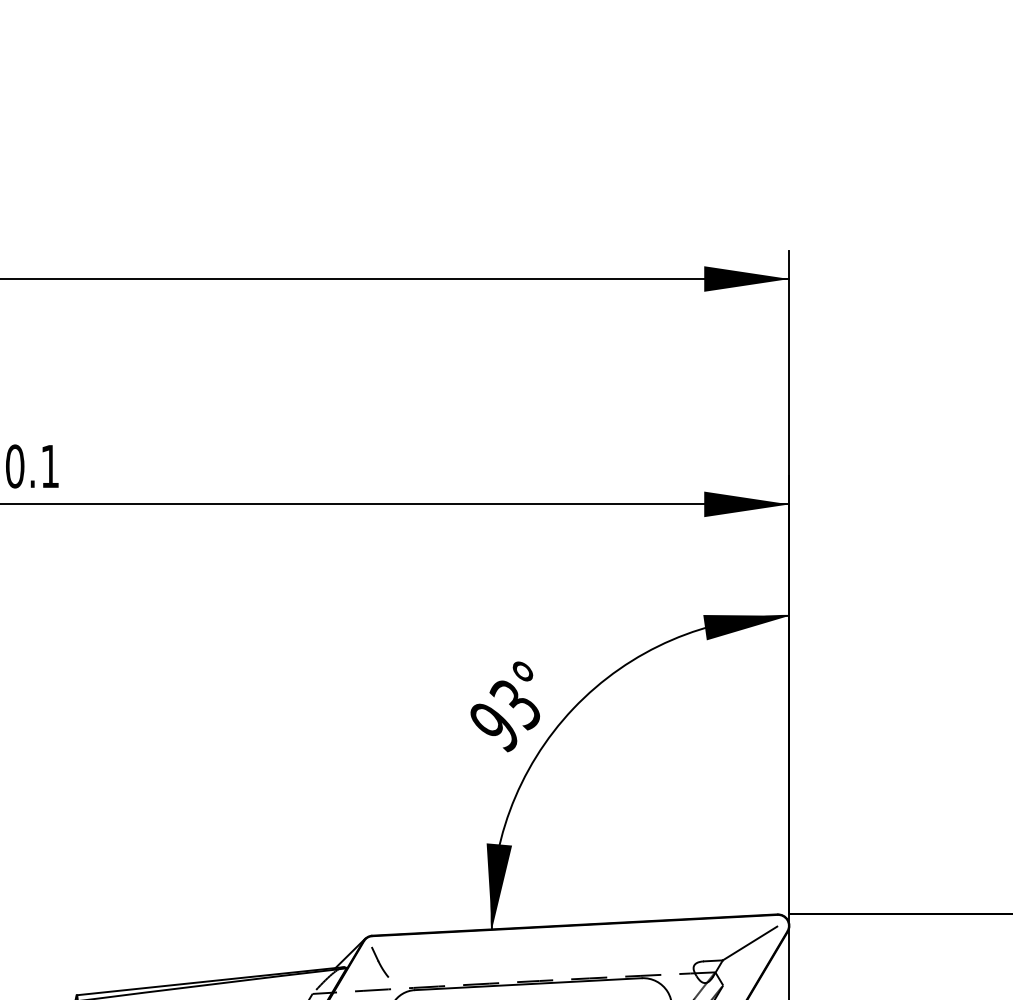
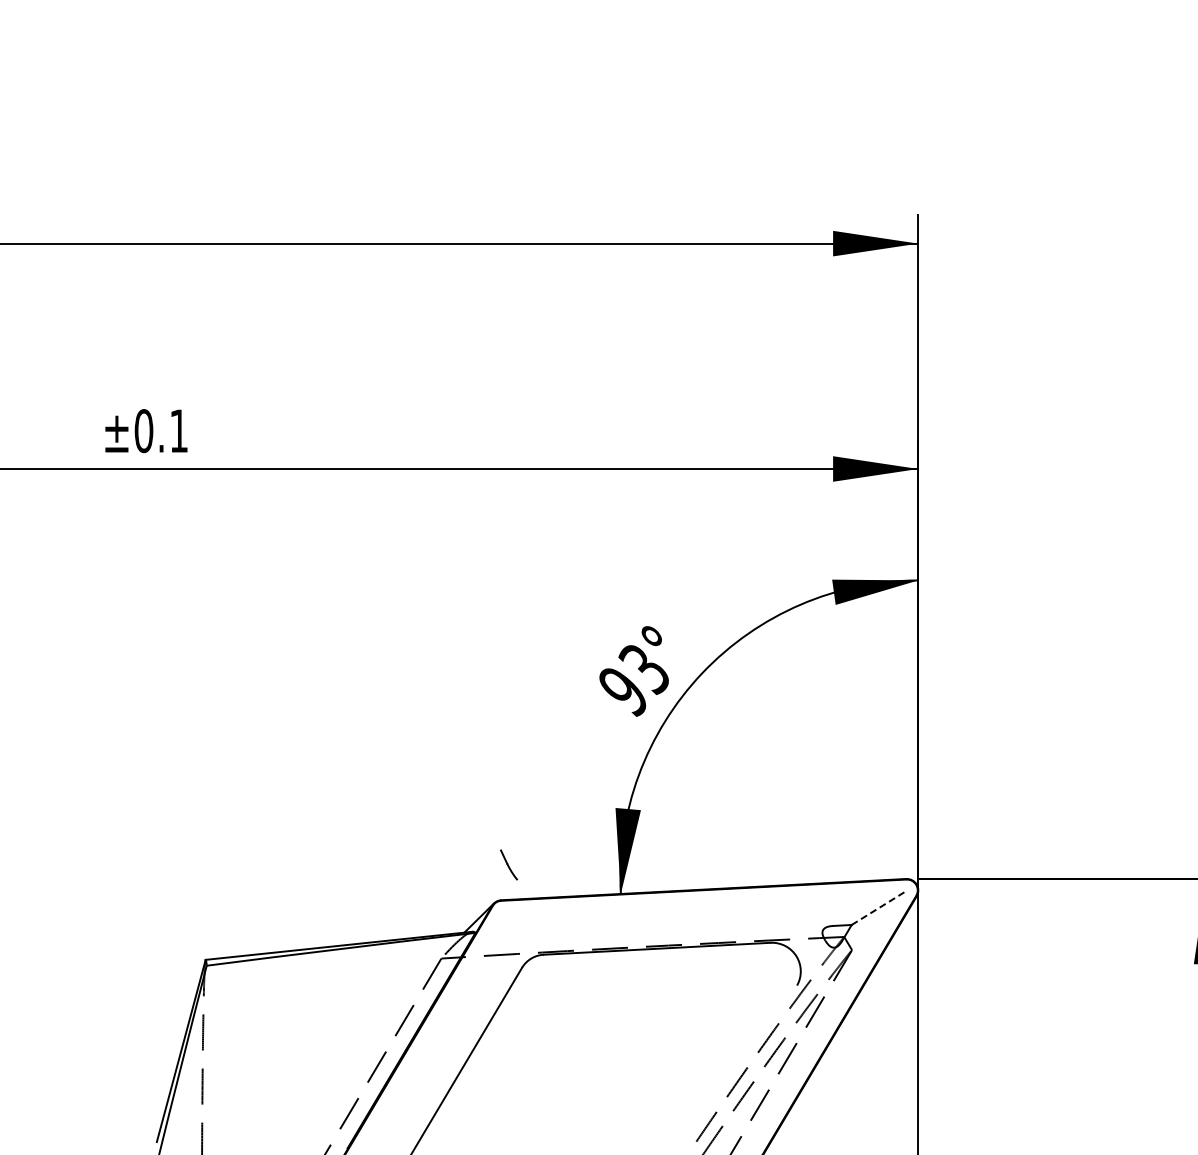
line: (750, 942) -> (879, 907), solid -> dashed
part: (380, 961) -> (509, 864), moved

